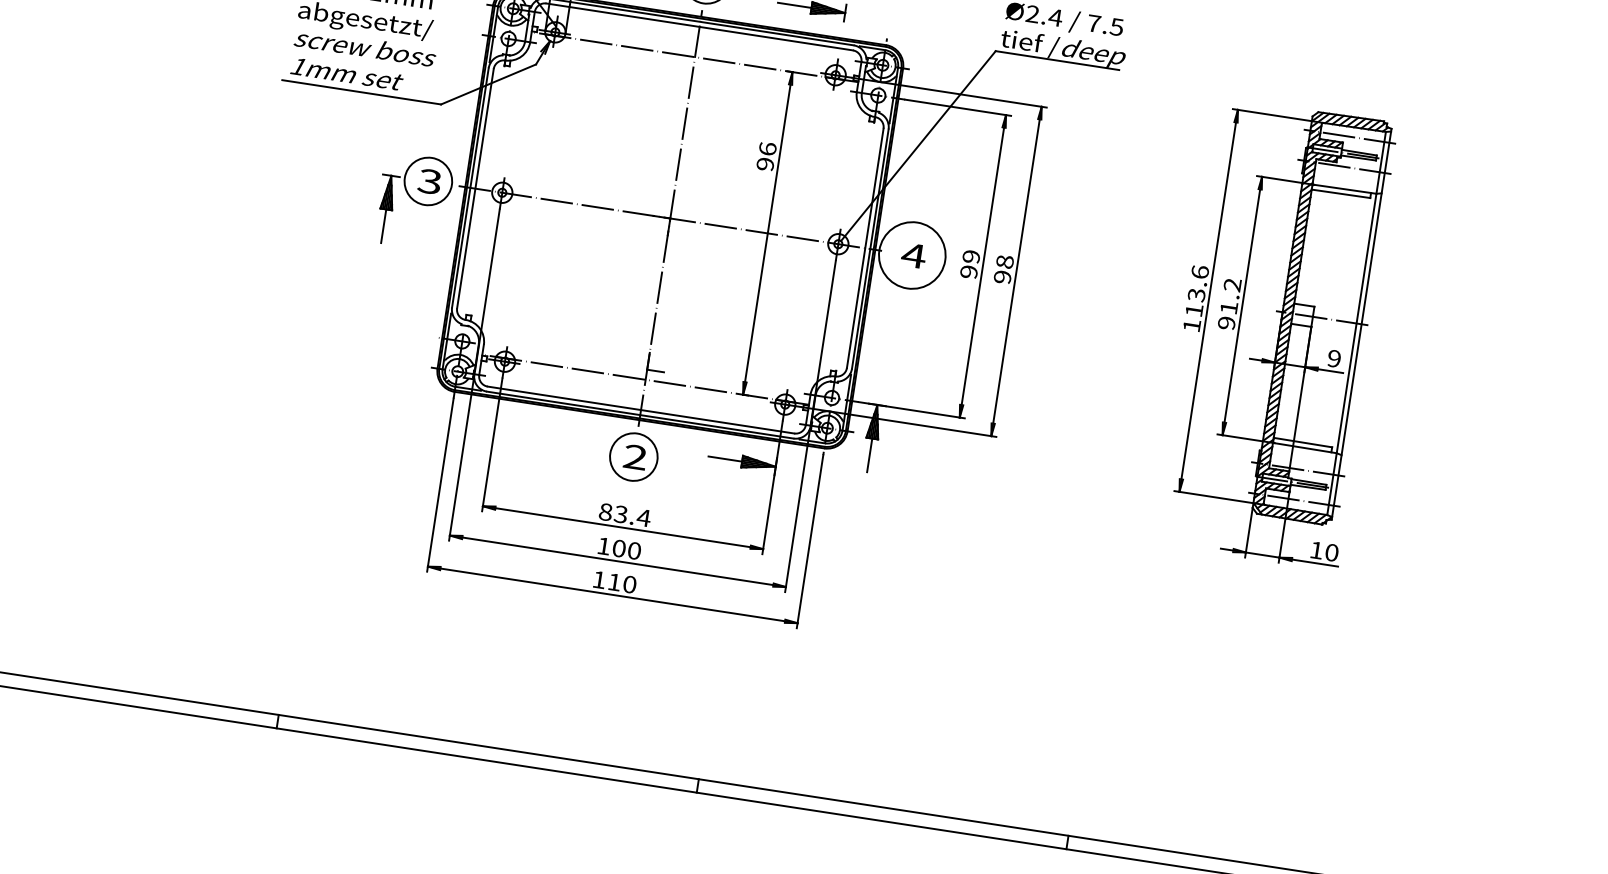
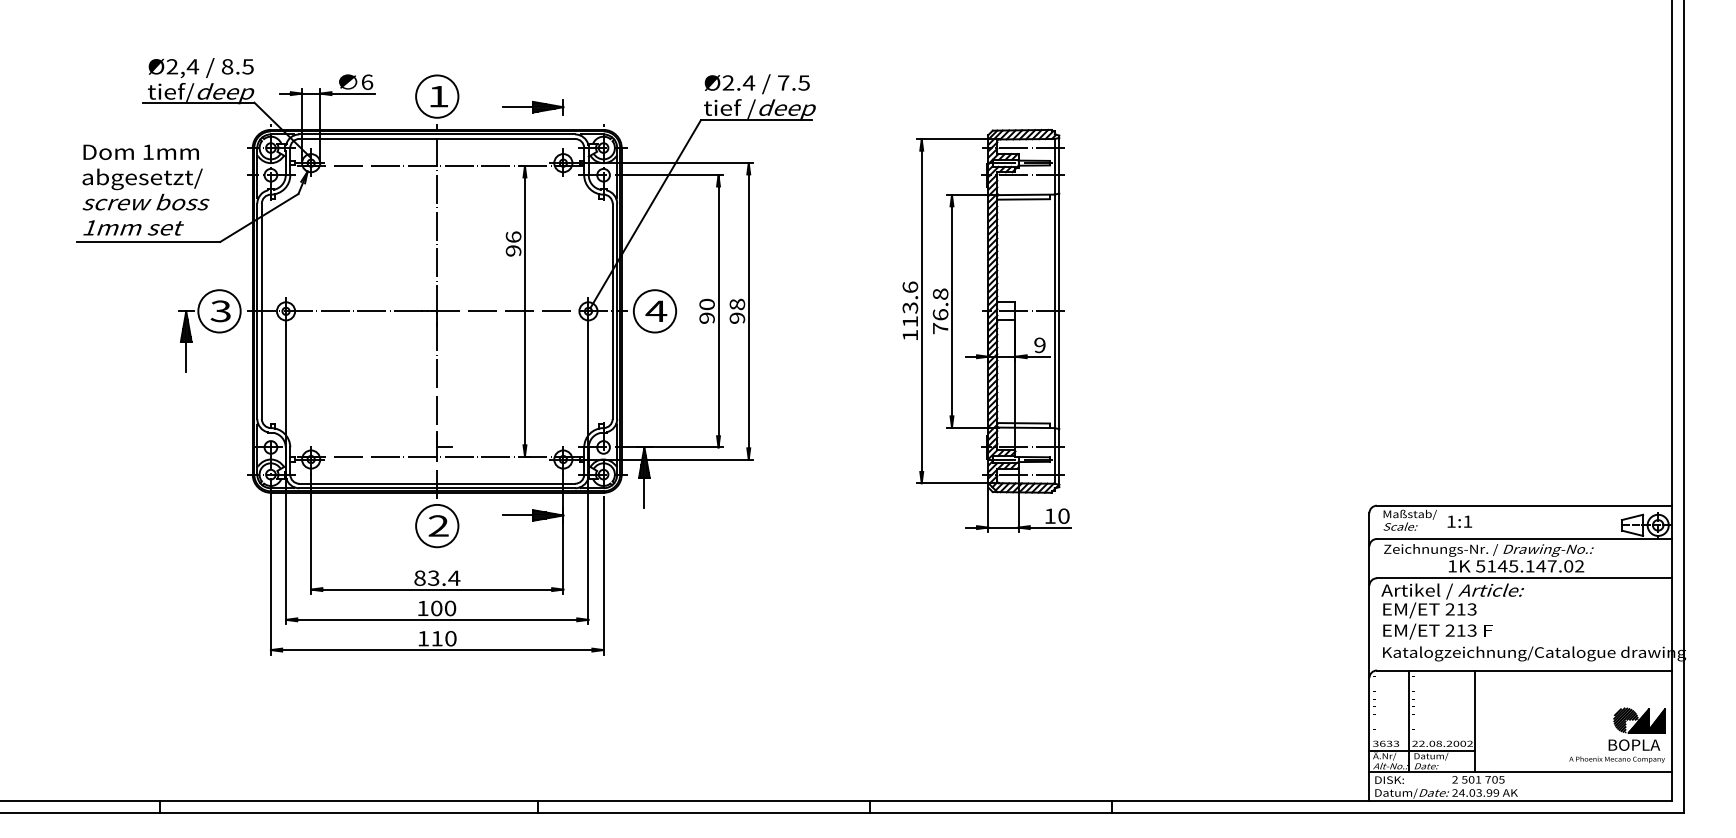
circle: (911, 255) -> (654, 311), size x0.71
text: (970, 256) -> (706, 304), 99 -> 90
text: (1229, 304) -> (940, 311), 91.2 -> 76.8

